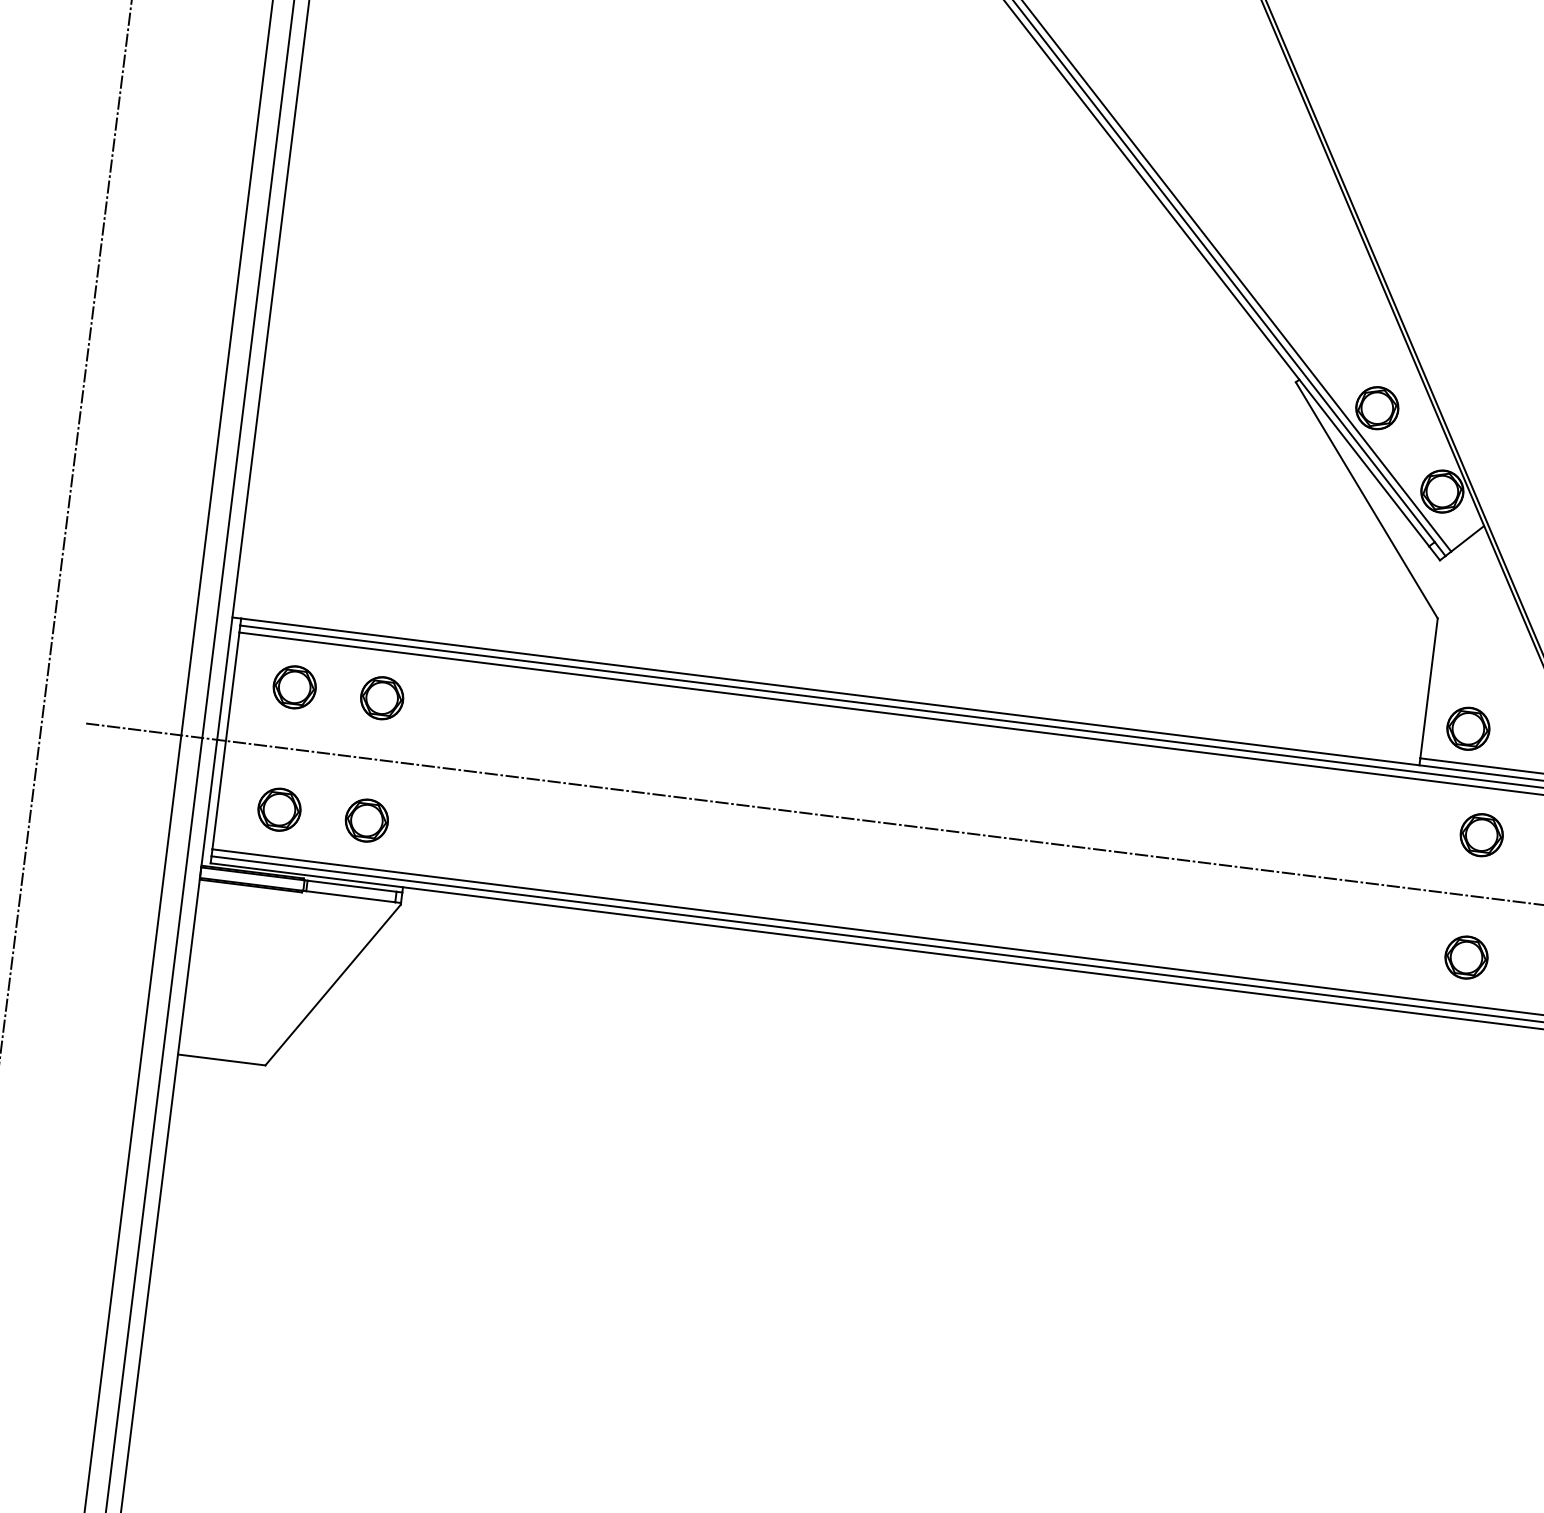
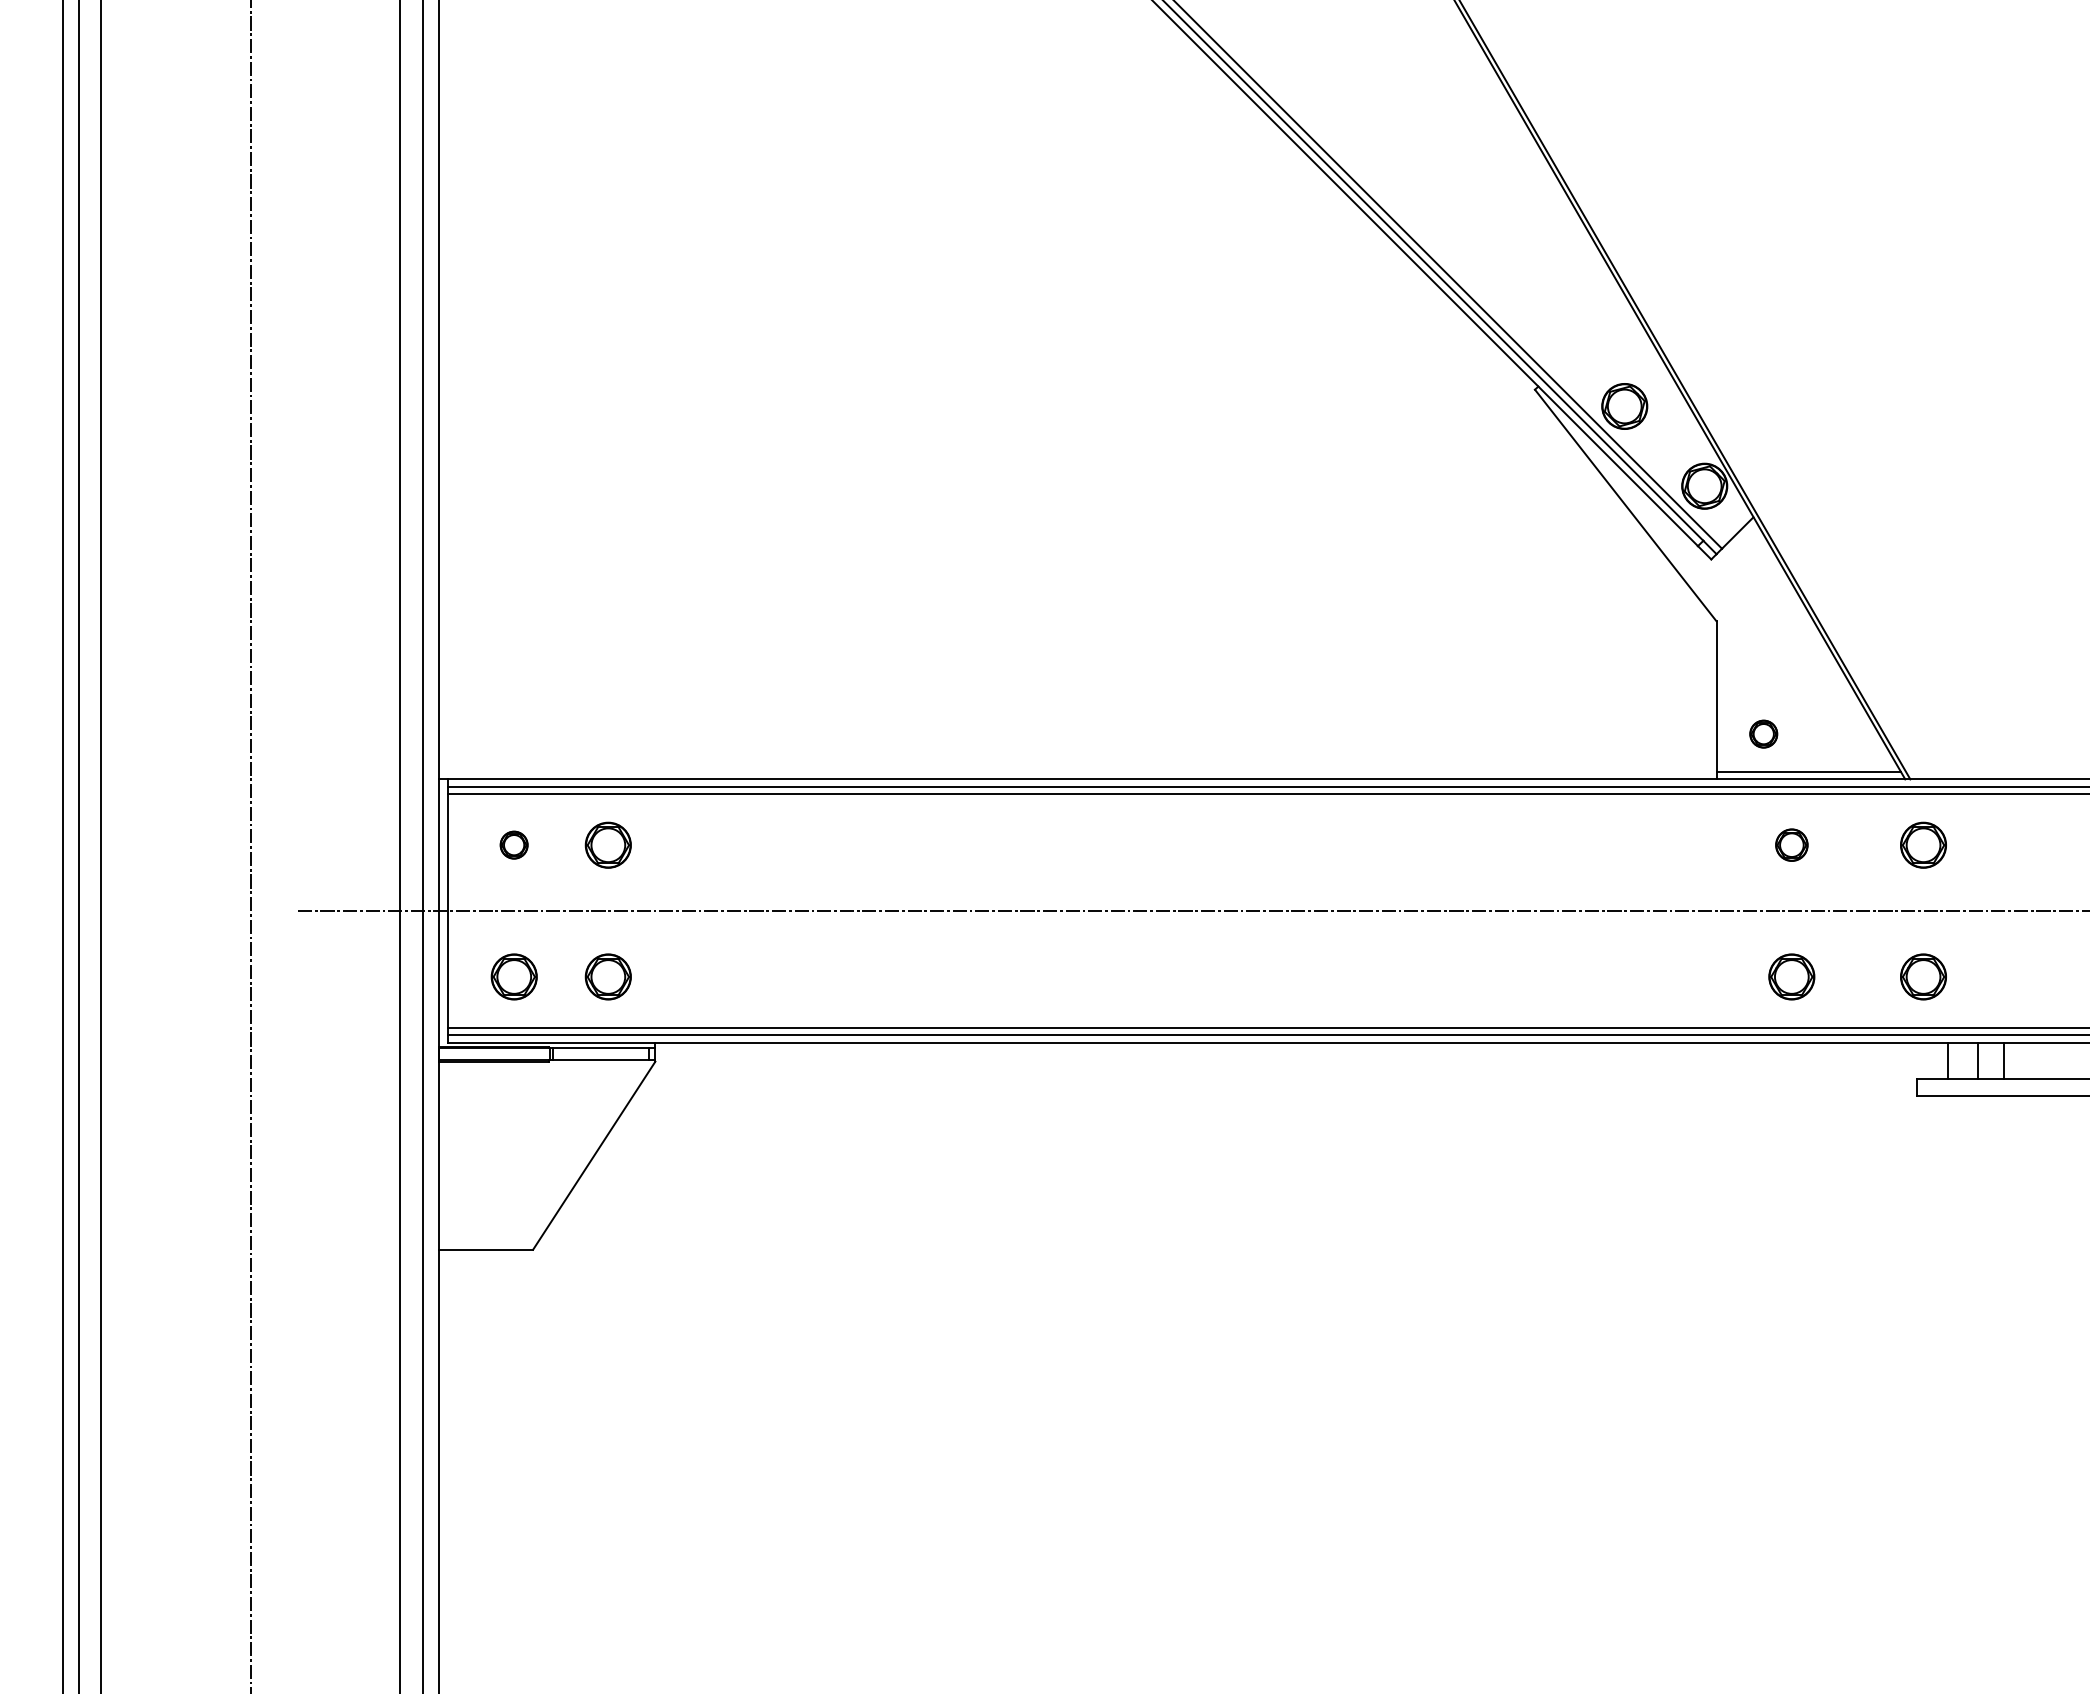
part: (294, 686) -> (513, 844), size x0.6
part: (1468, 728) -> (1763, 733), size x0.6
part: (1481, 834) -> (1791, 844), size x0.7

